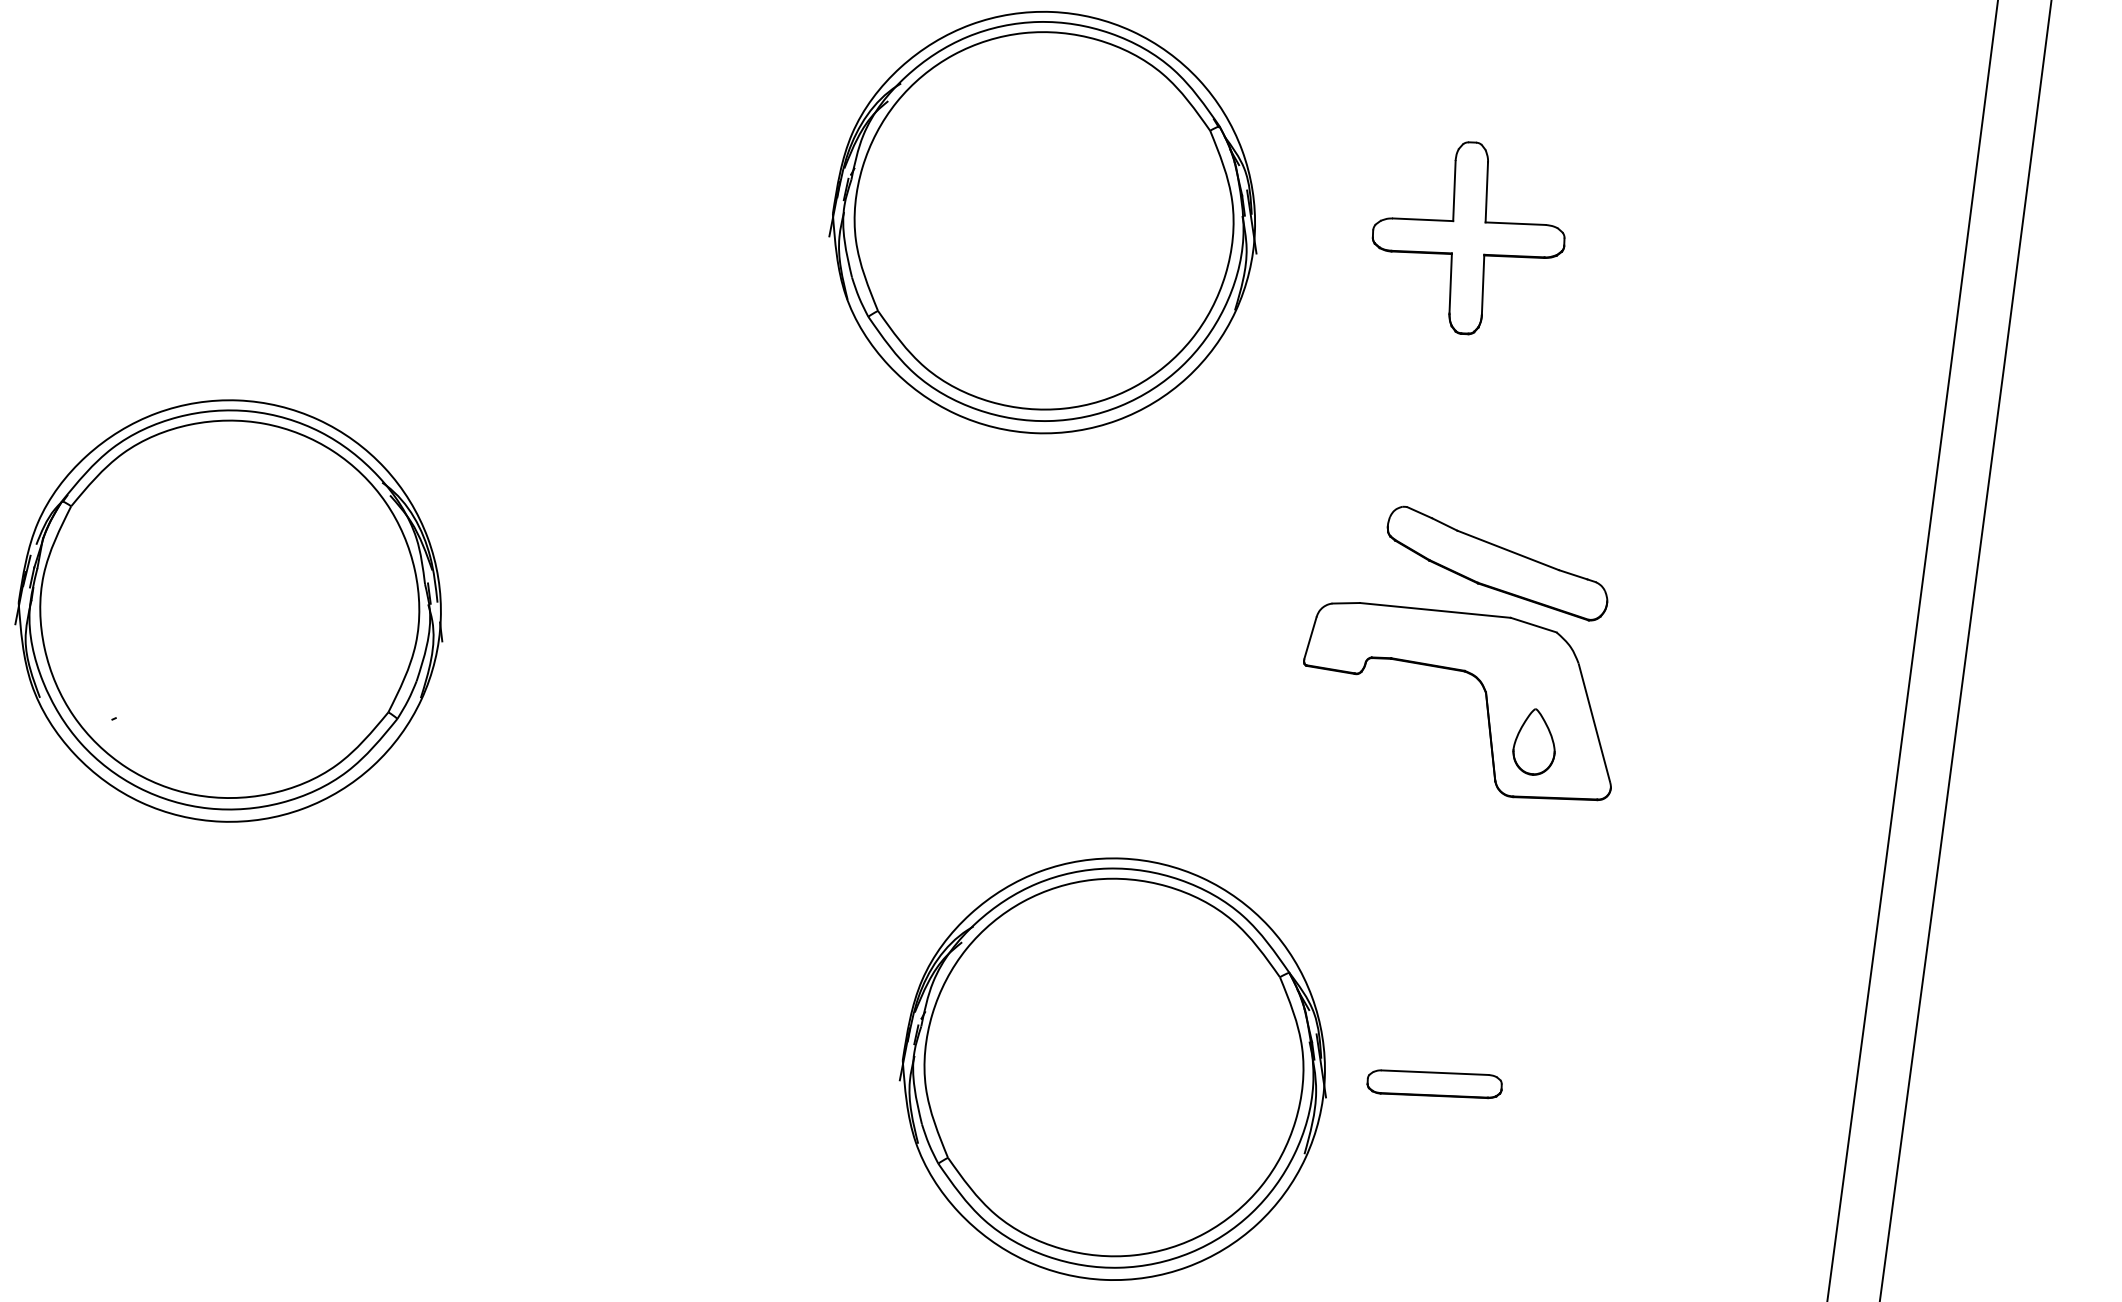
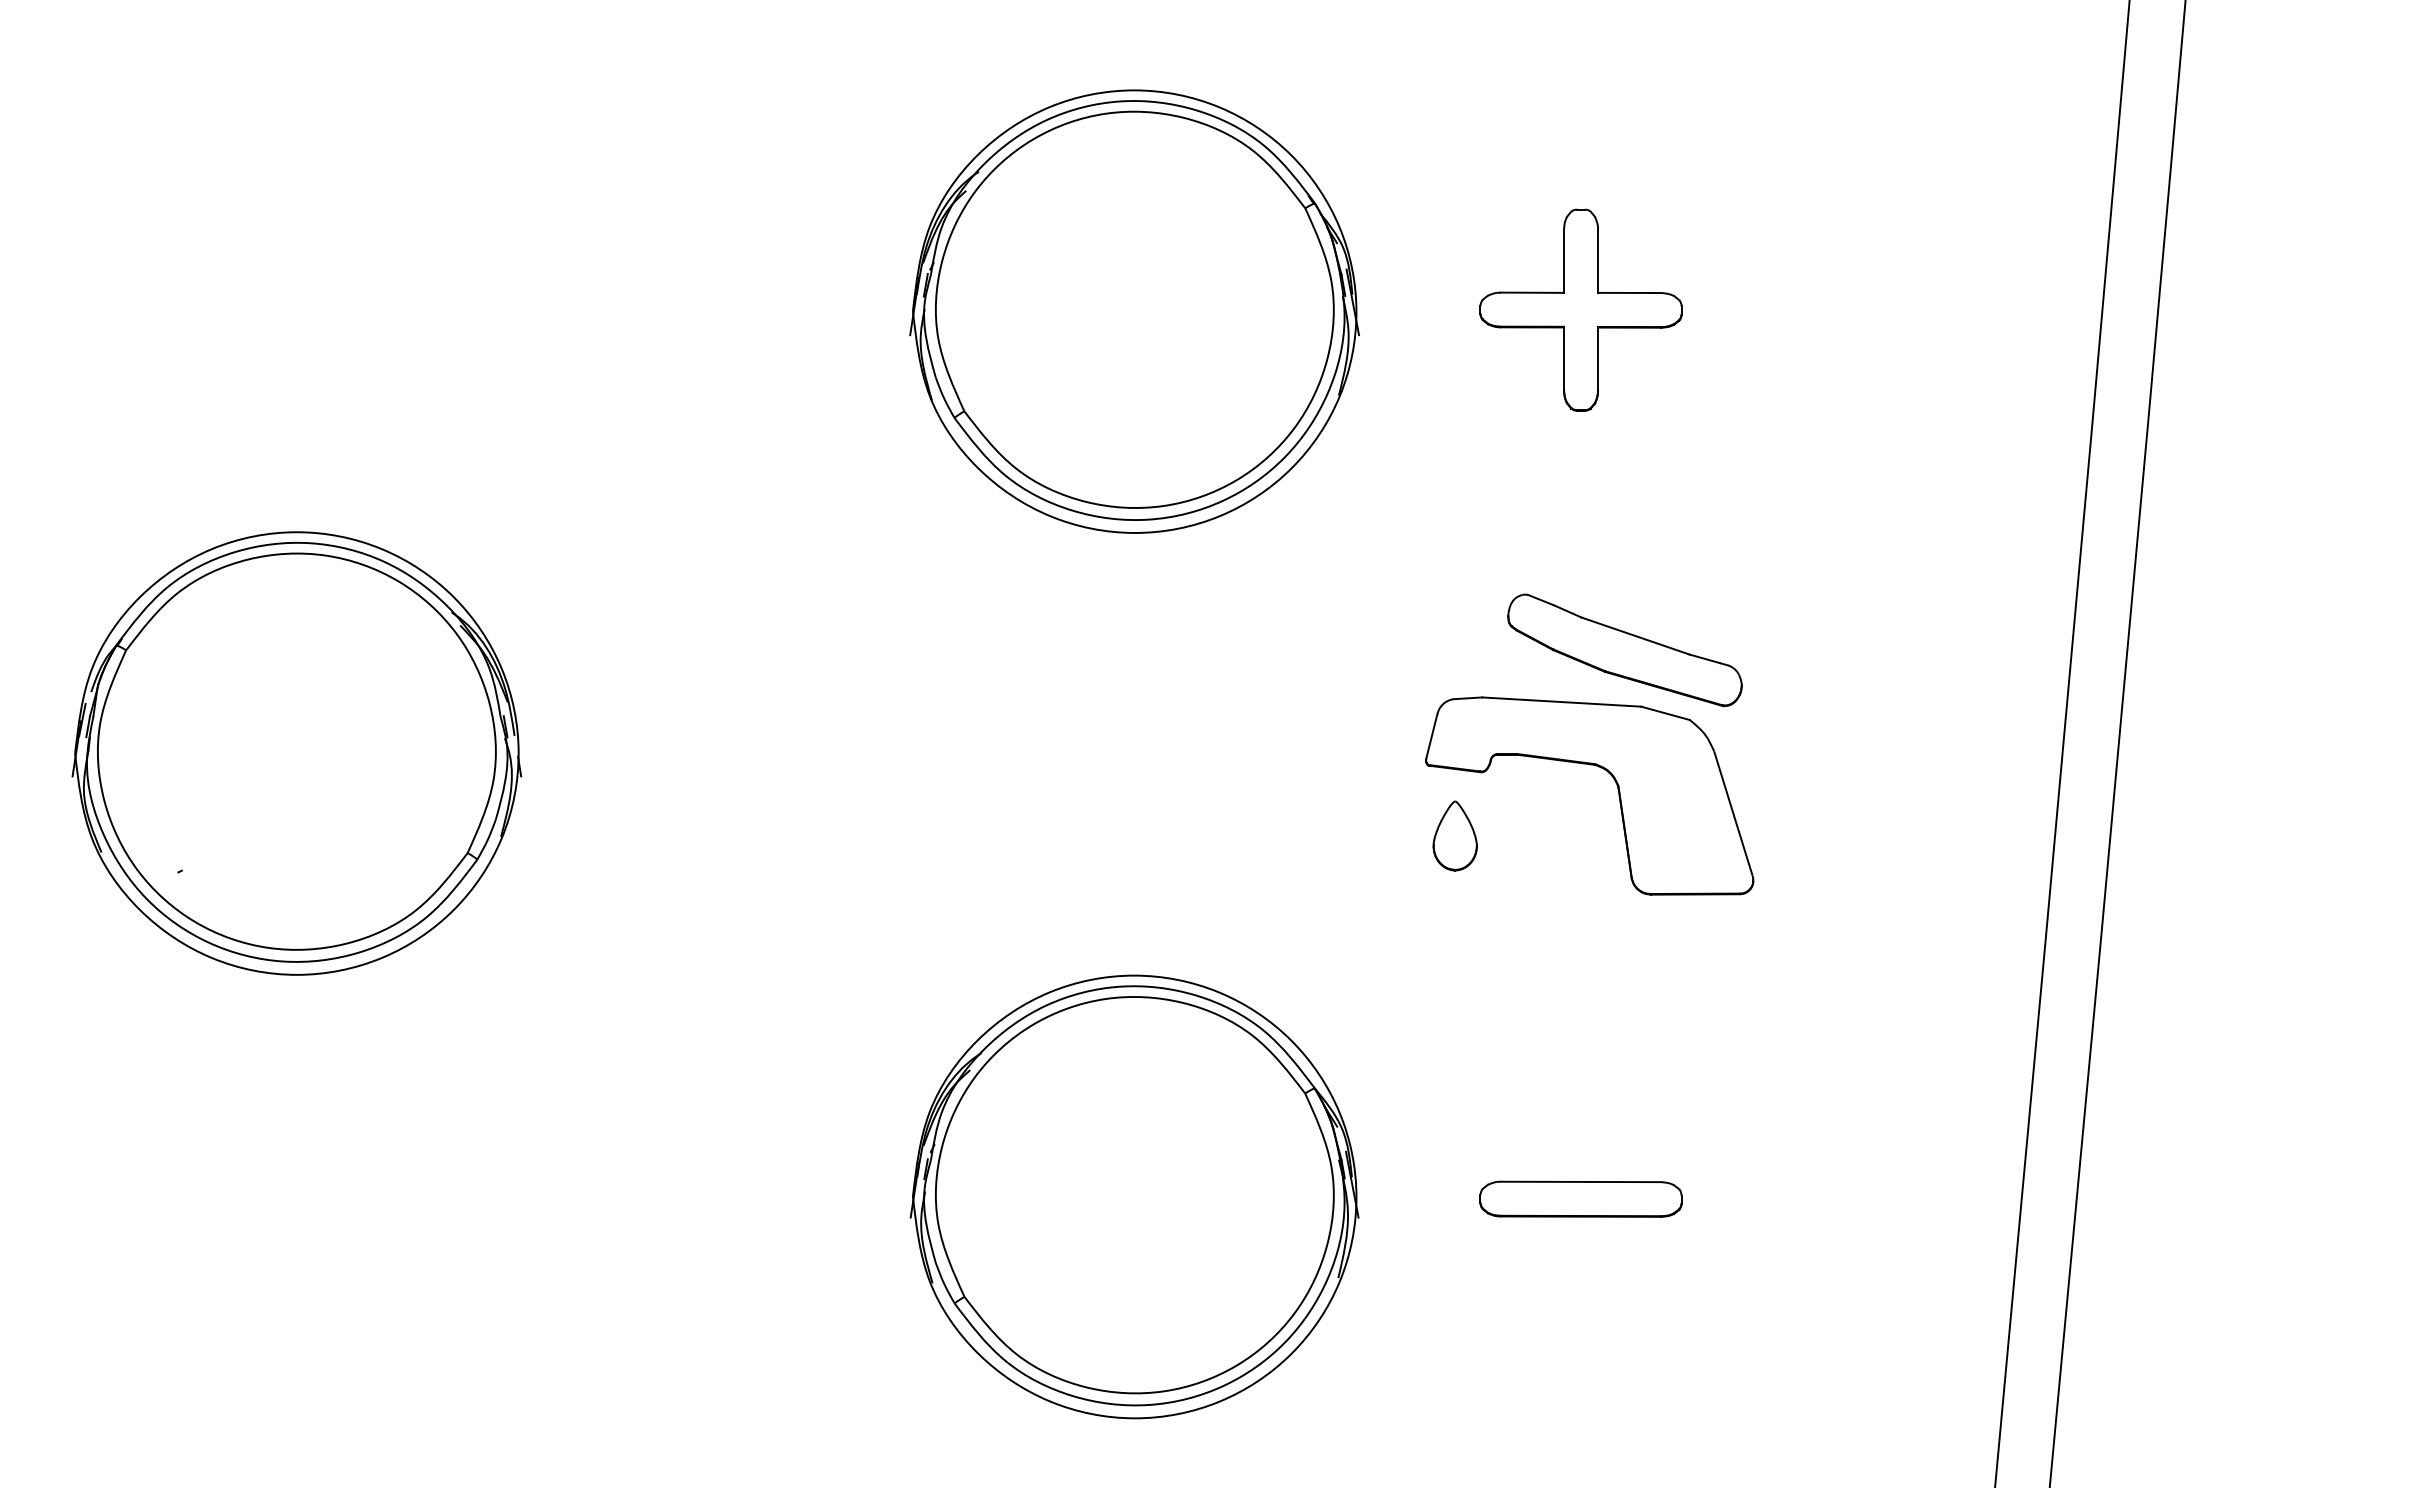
part: (1533, 741) -> (1454, 835), moved
part: (1113, 1068) -> (1134, 1196), moved
part: (1434, 1083) -> (1580, 1198), size x1.43

